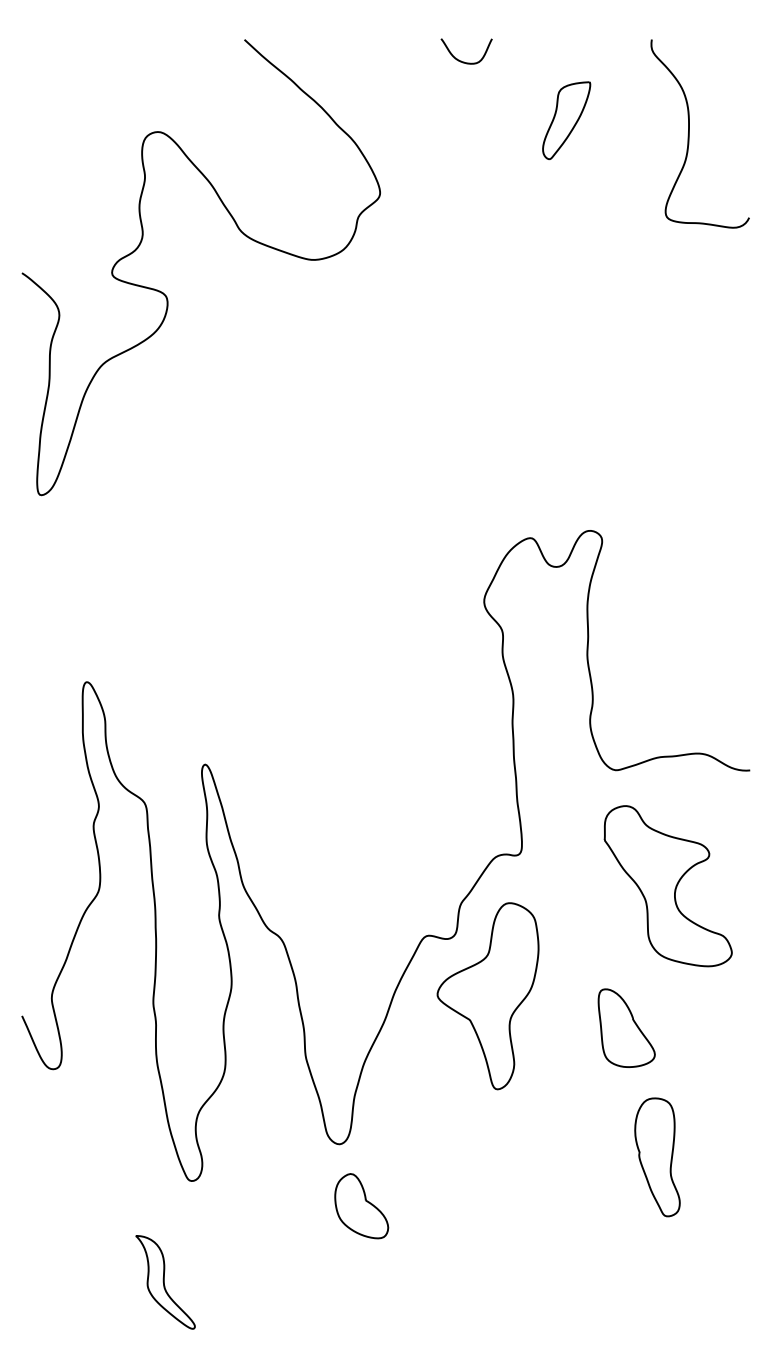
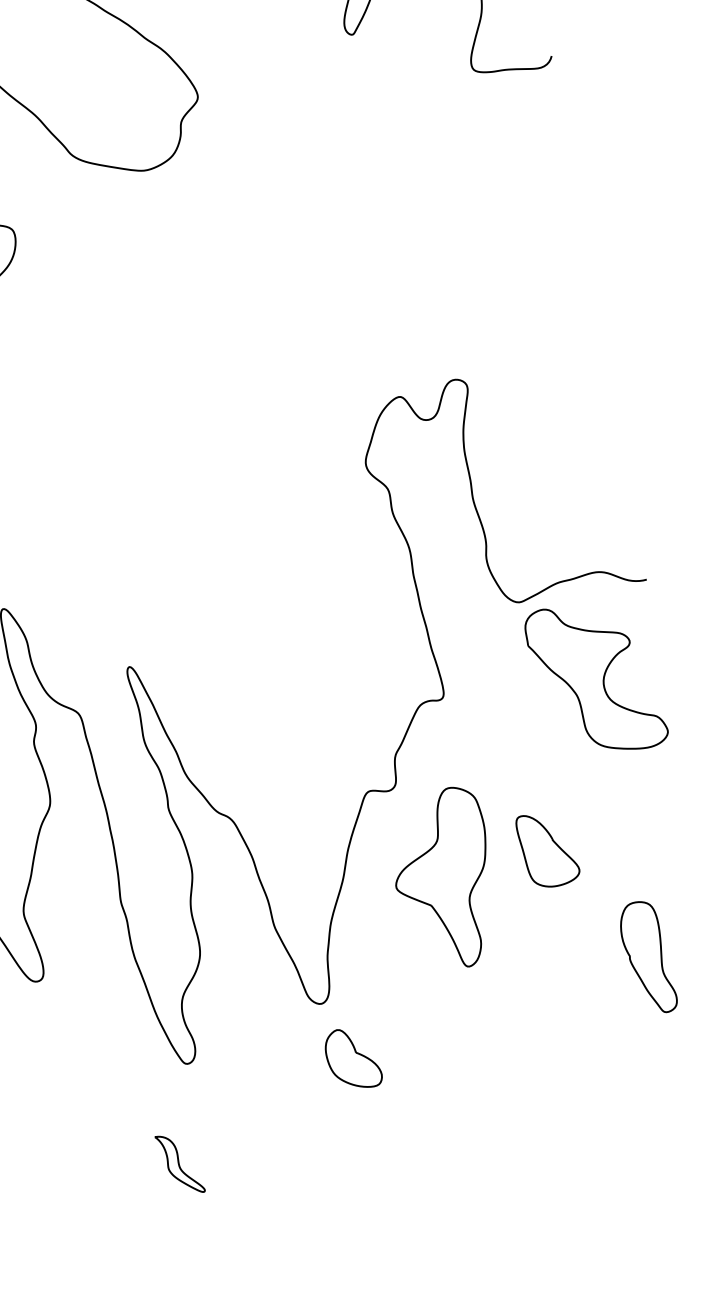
part: (667, 886) -> (595, 678), moved
part: (487, 996) -> (443, 880), moved
part: (626, 1027) -> (547, 848), moved
part: (657, 1157) -> (647, 958), moved
part: (165, 1282) -> (180, 1164), size x0.7

